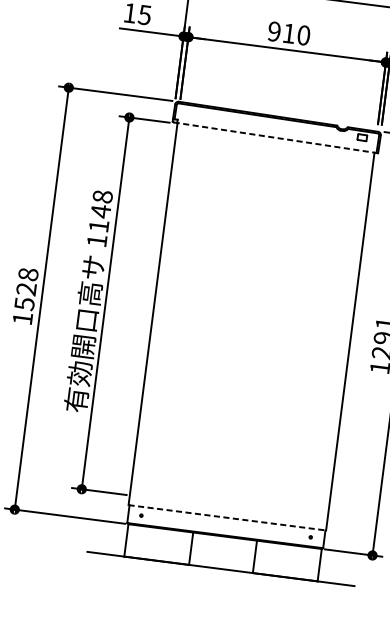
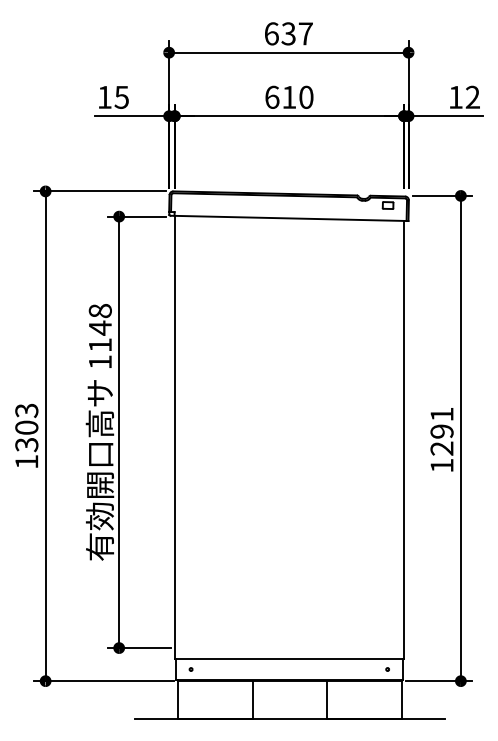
text: (274, 30) -> (272, 96), 910 -> 610
line: (275, 137) -> (289, 218), dashed -> solid
text: (26, 288) -> (26, 427), 1528 -> 1303
line: (227, 517) -> (289, 659), dashed -> solid

